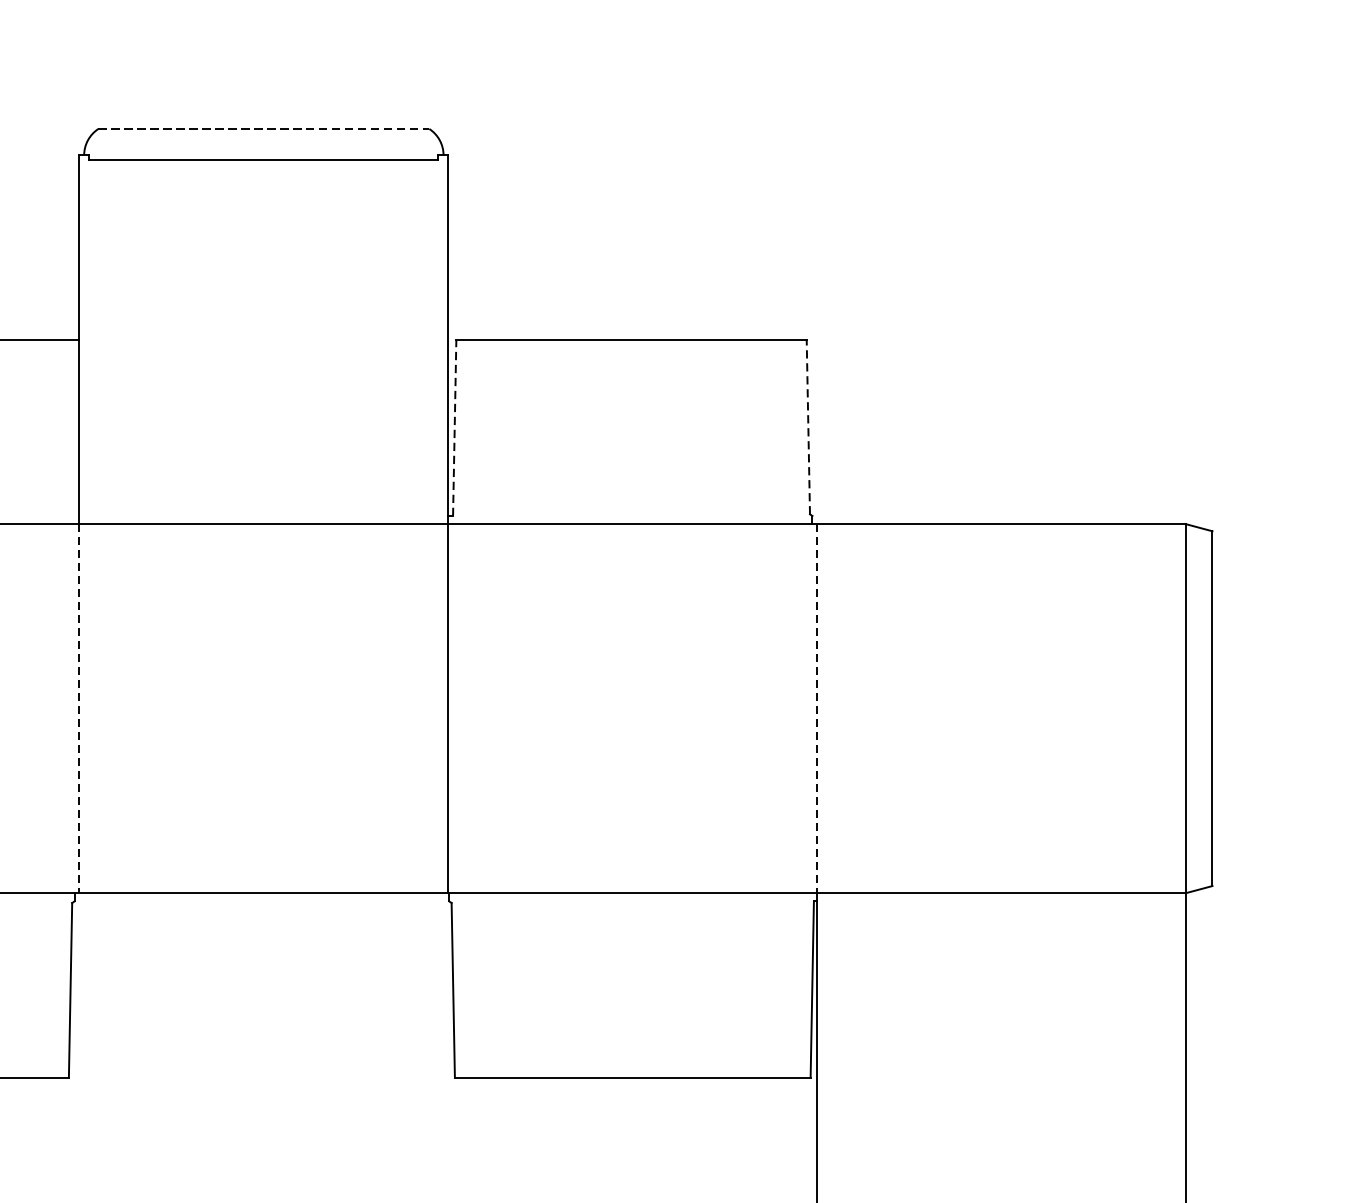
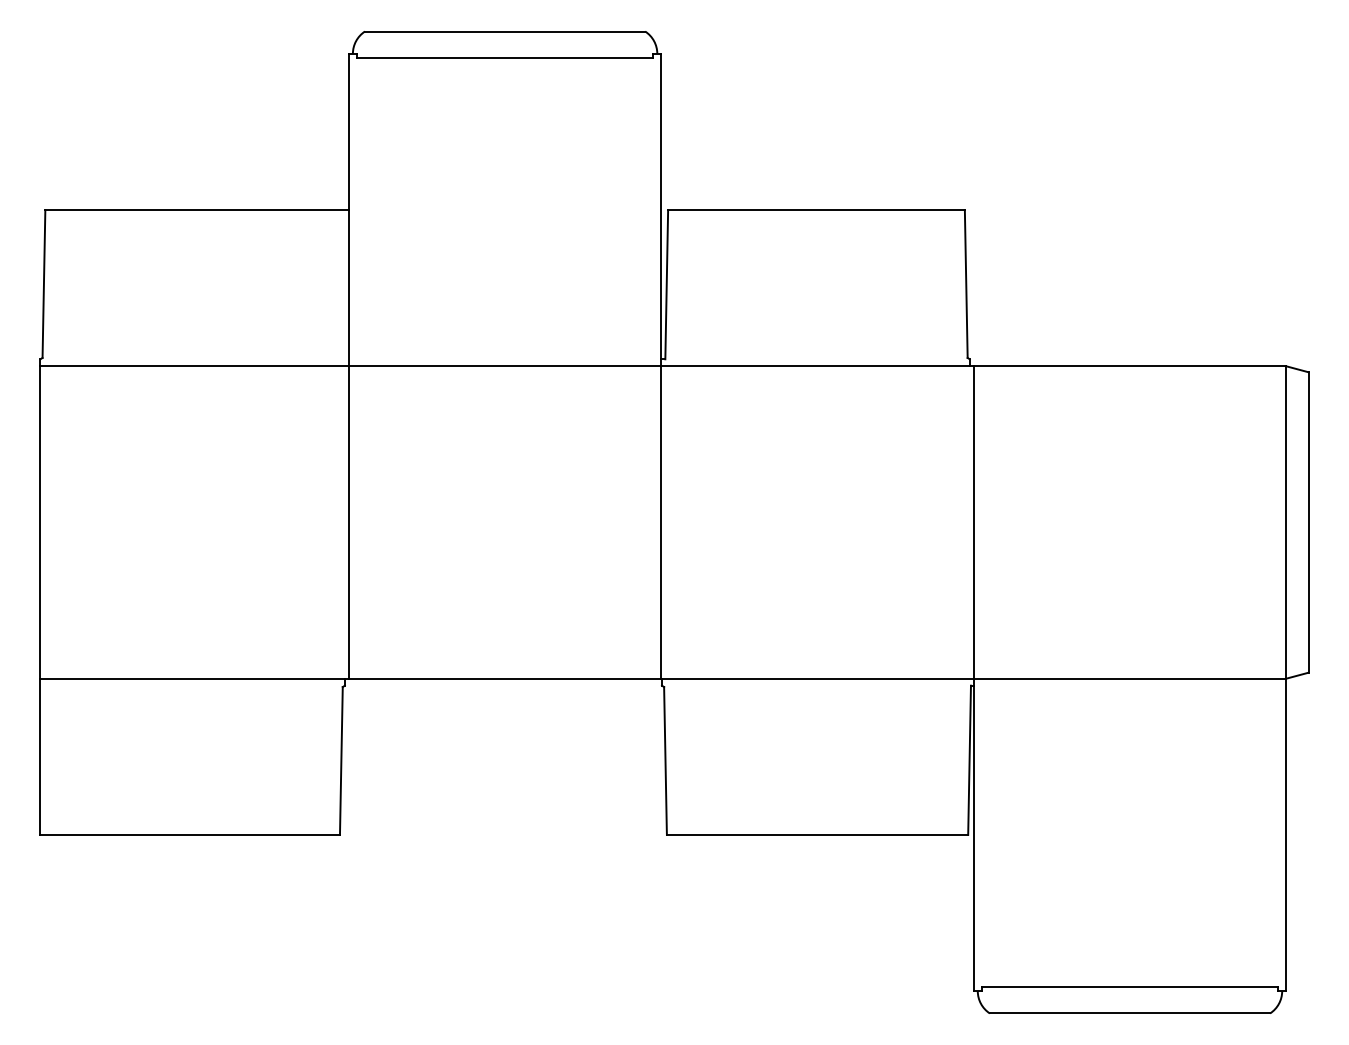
line: (264, 128) -> (505, 31), dashed -> solid
line: (808, 426) -> (966, 283), dashed -> solid
line: (454, 427) -> (666, 284), dashed -> solid
line: (78, 708) -> (348, 522), dashed -> solid
line: (816, 708) -> (973, 522), dashed -> solid

